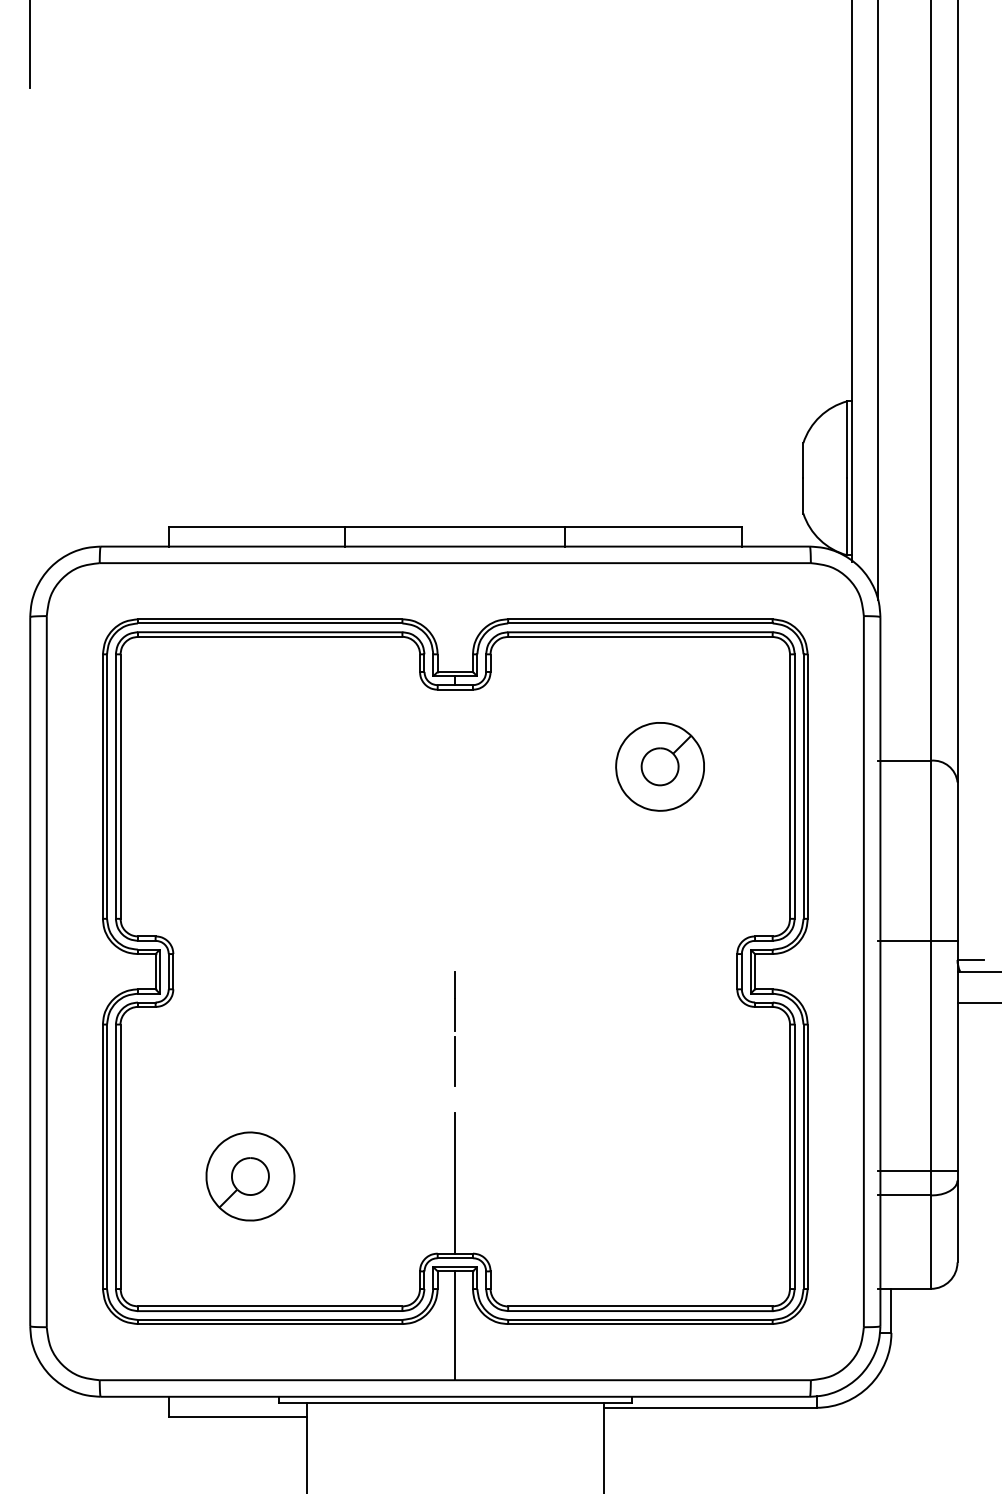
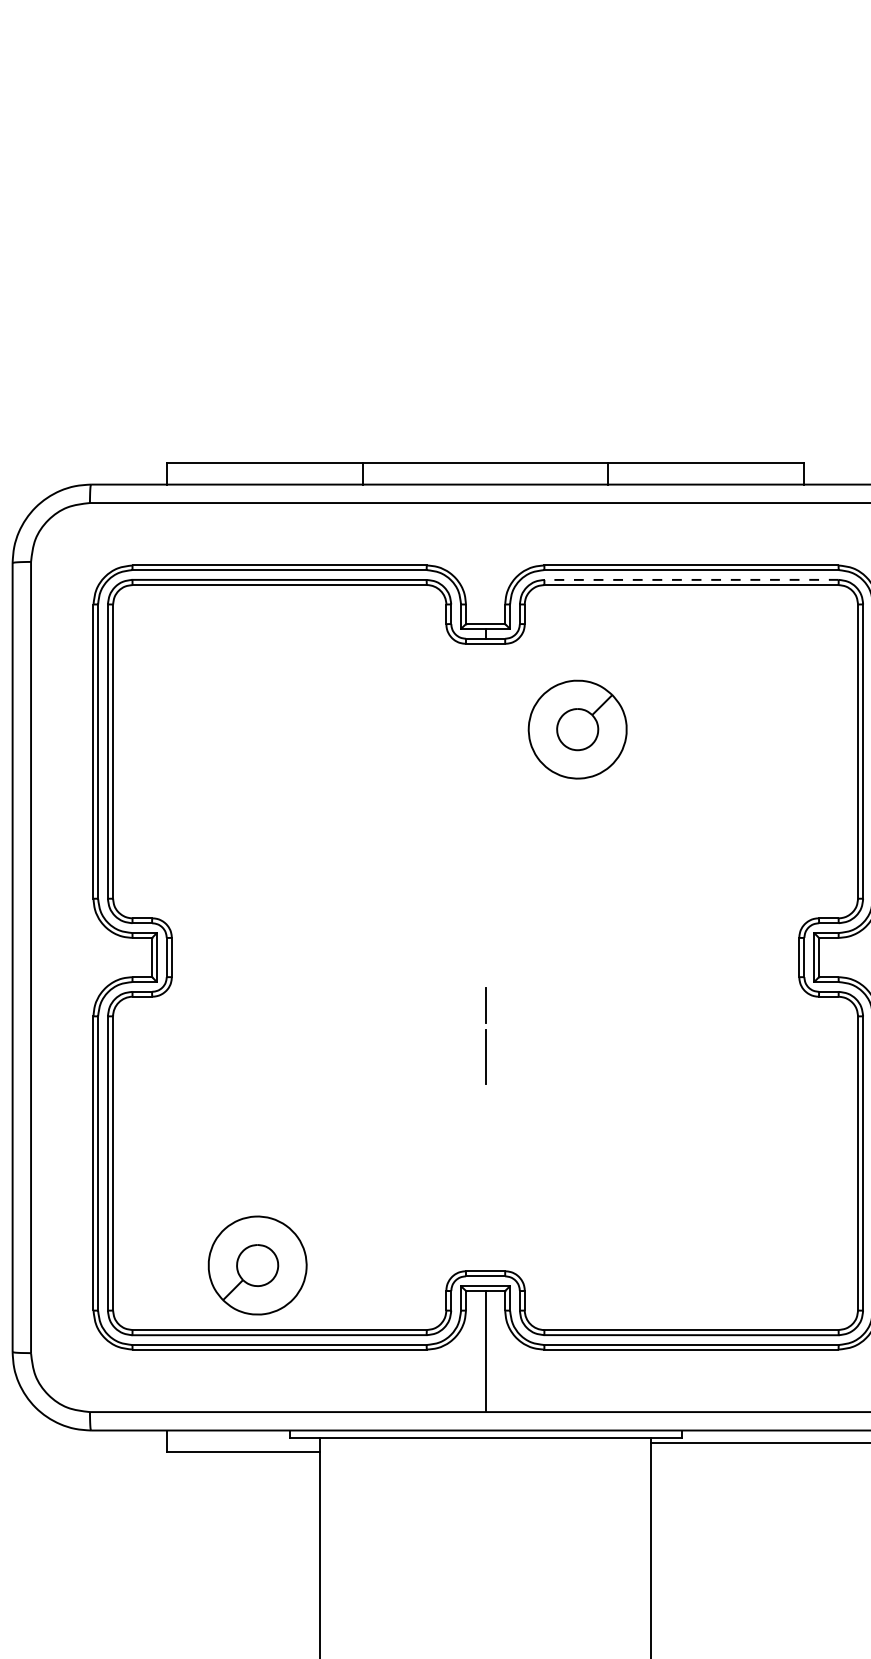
line: (639, 632) -> (690, 580), solid -> dashed
part: (659, 766) -> (577, 729), moved
line: (455, 984) -> (485, 971), removed
part: (250, 1176) -> (257, 1265), moved
line: (455, 1182) -> (485, 1192), removed

